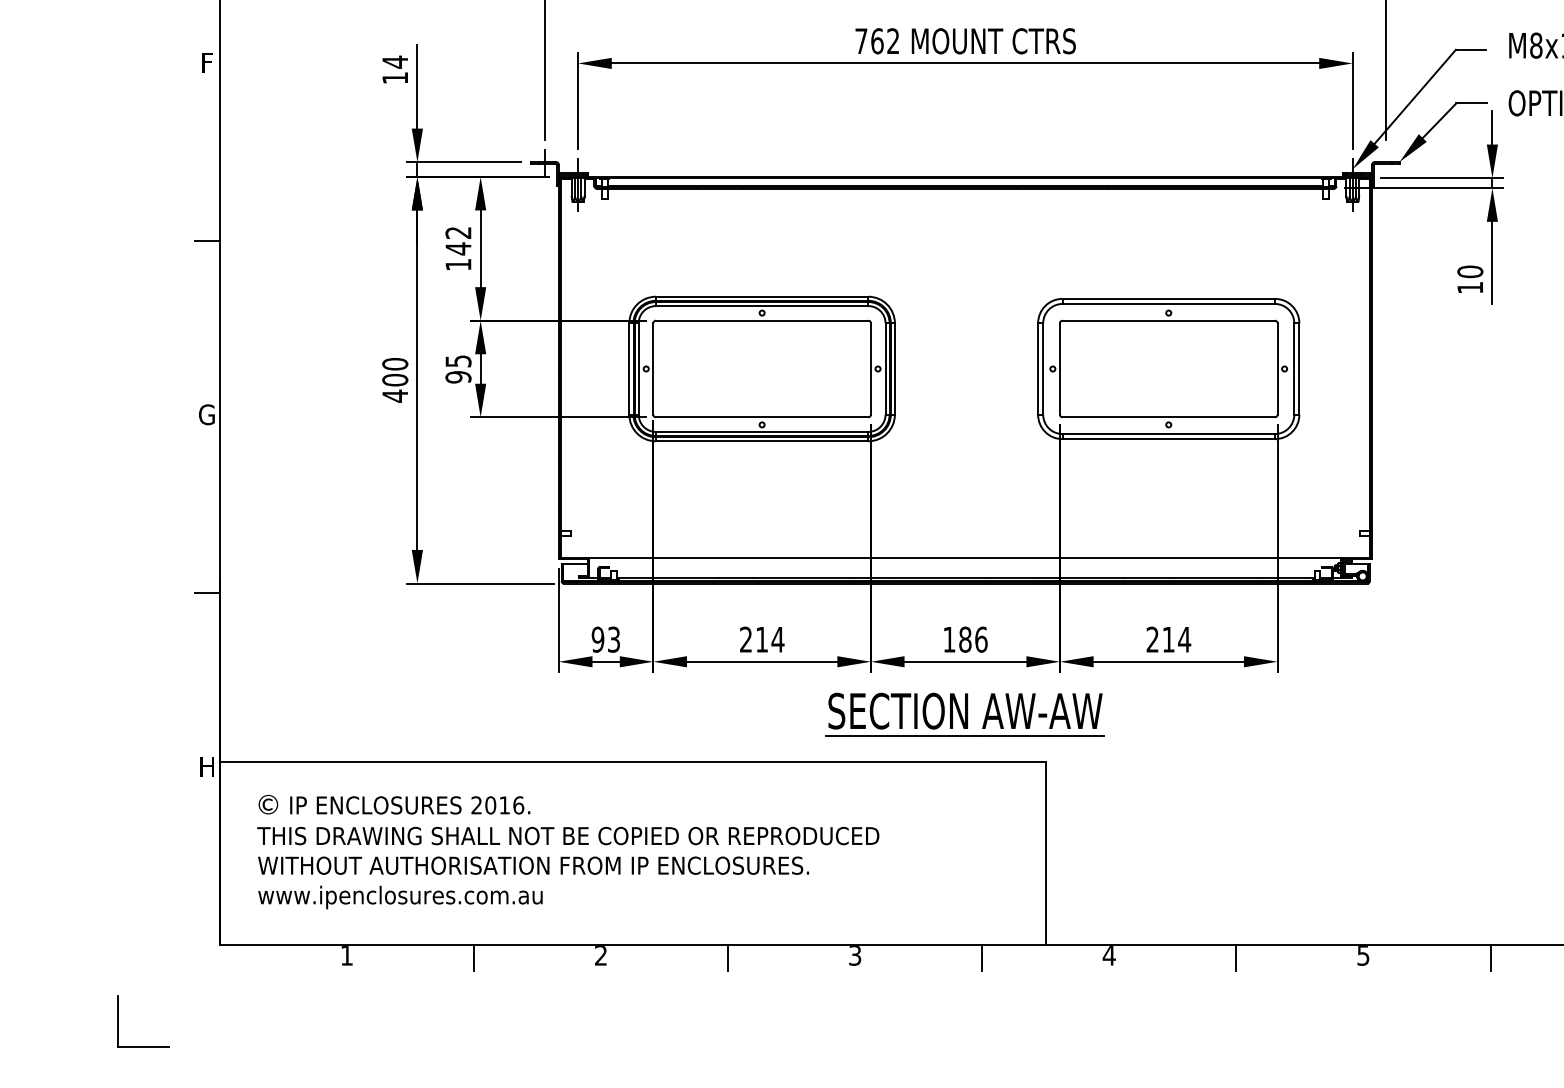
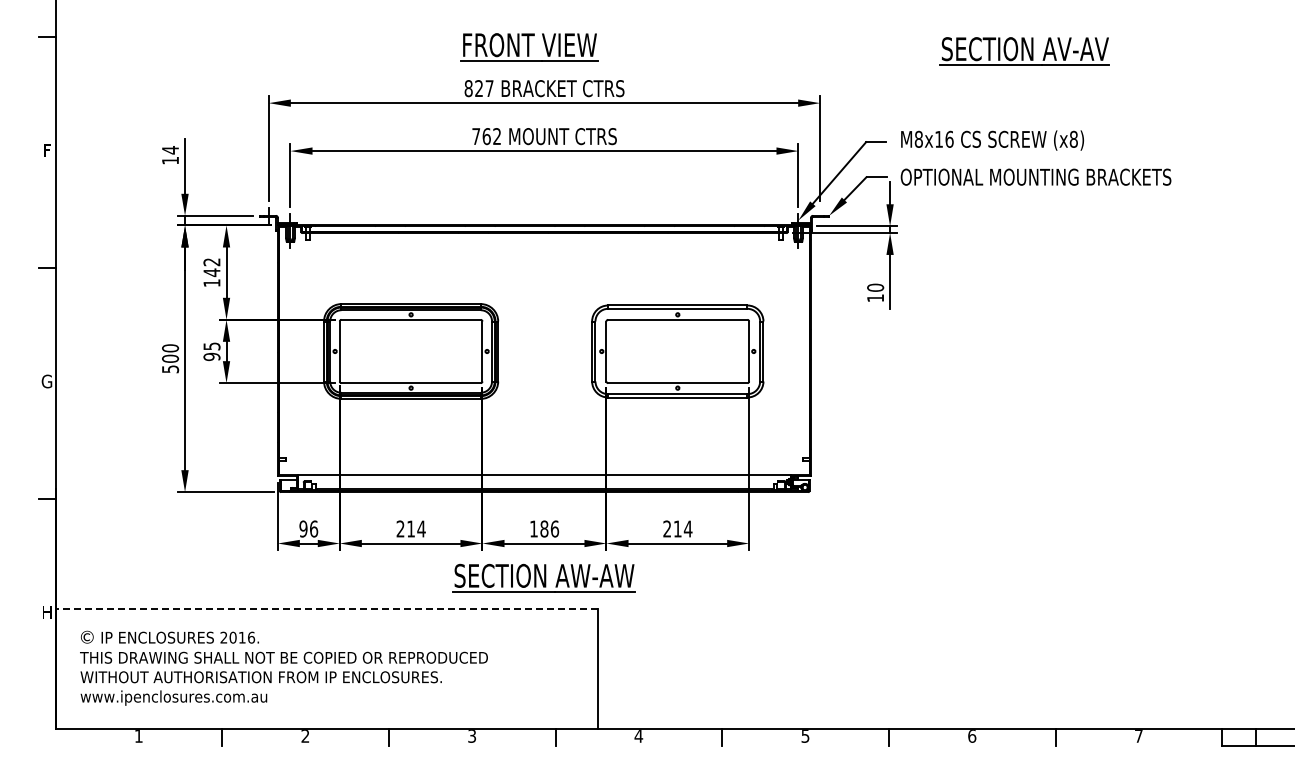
text: (395, 396) -> (170, 369), 400 -> 500
text: (614, 638) -> (314, 528), 93 -> 96
line: (633, 762) -> (326, 609), solid -> dashed

